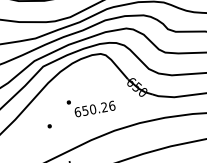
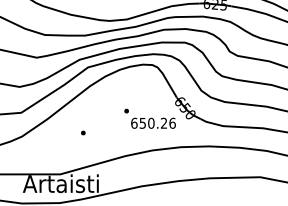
text: (90, 105) -> (149, 118), moved

